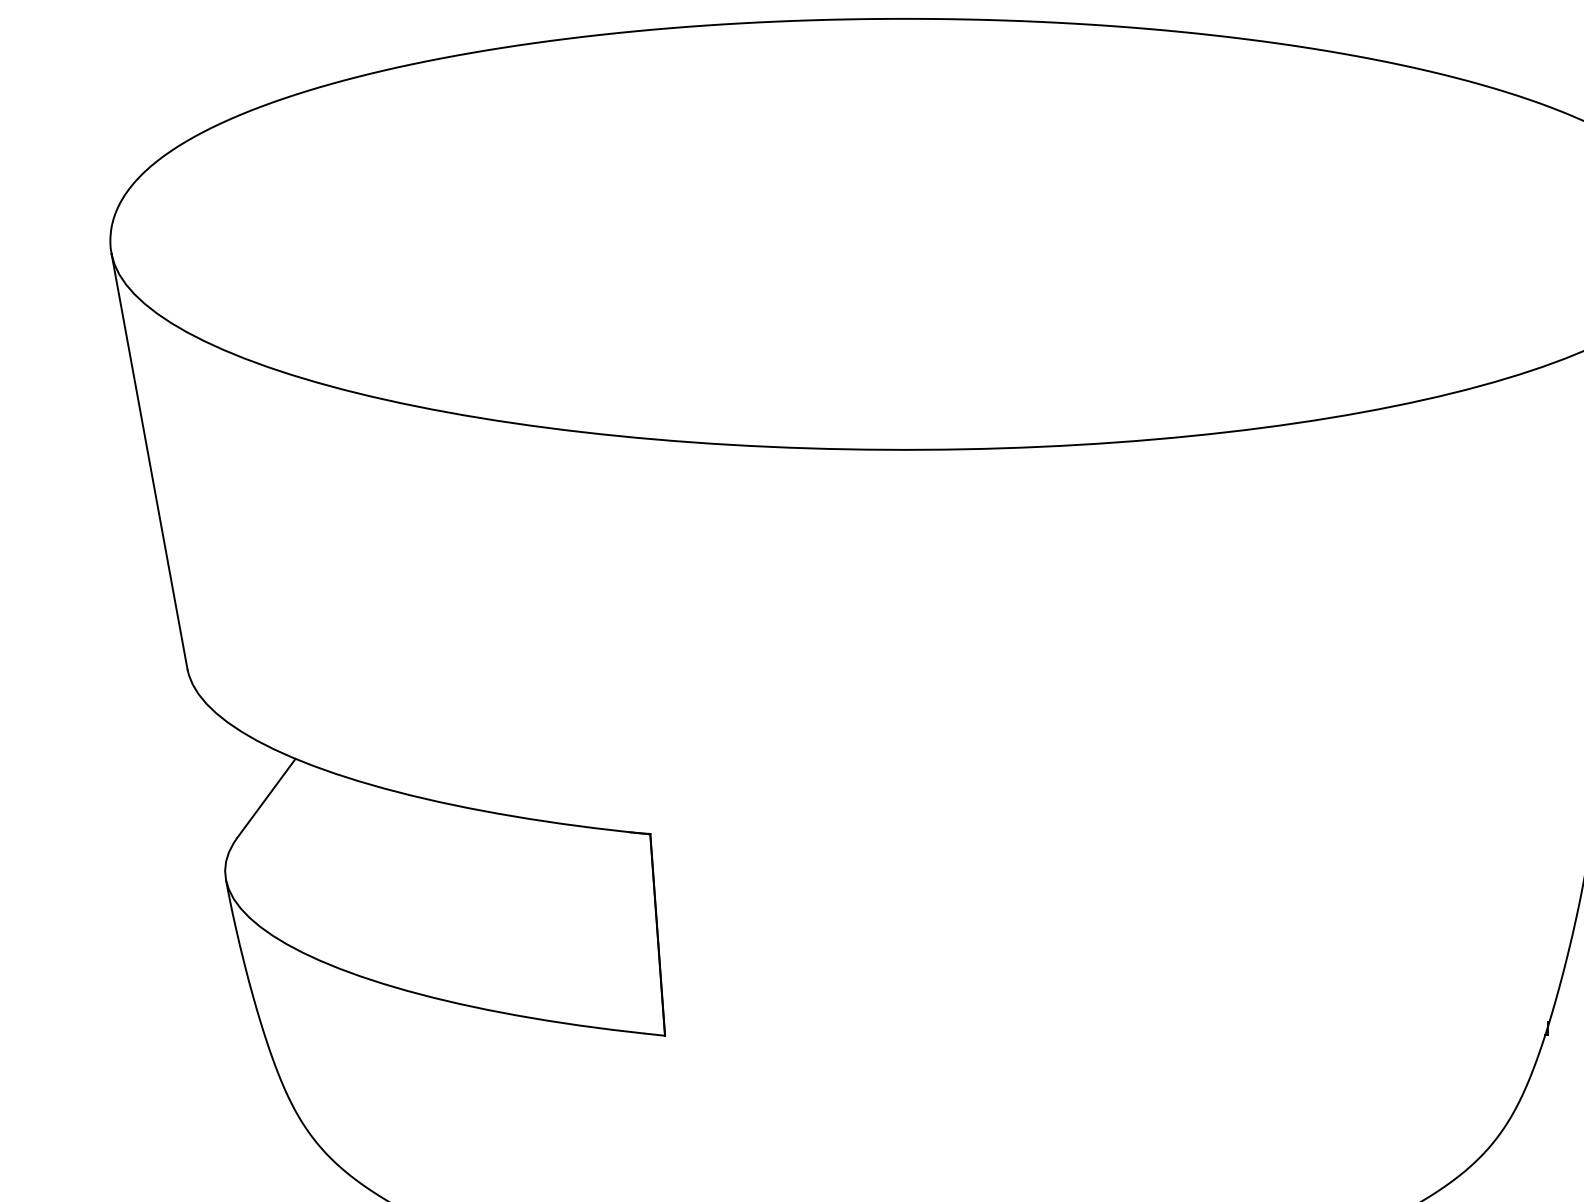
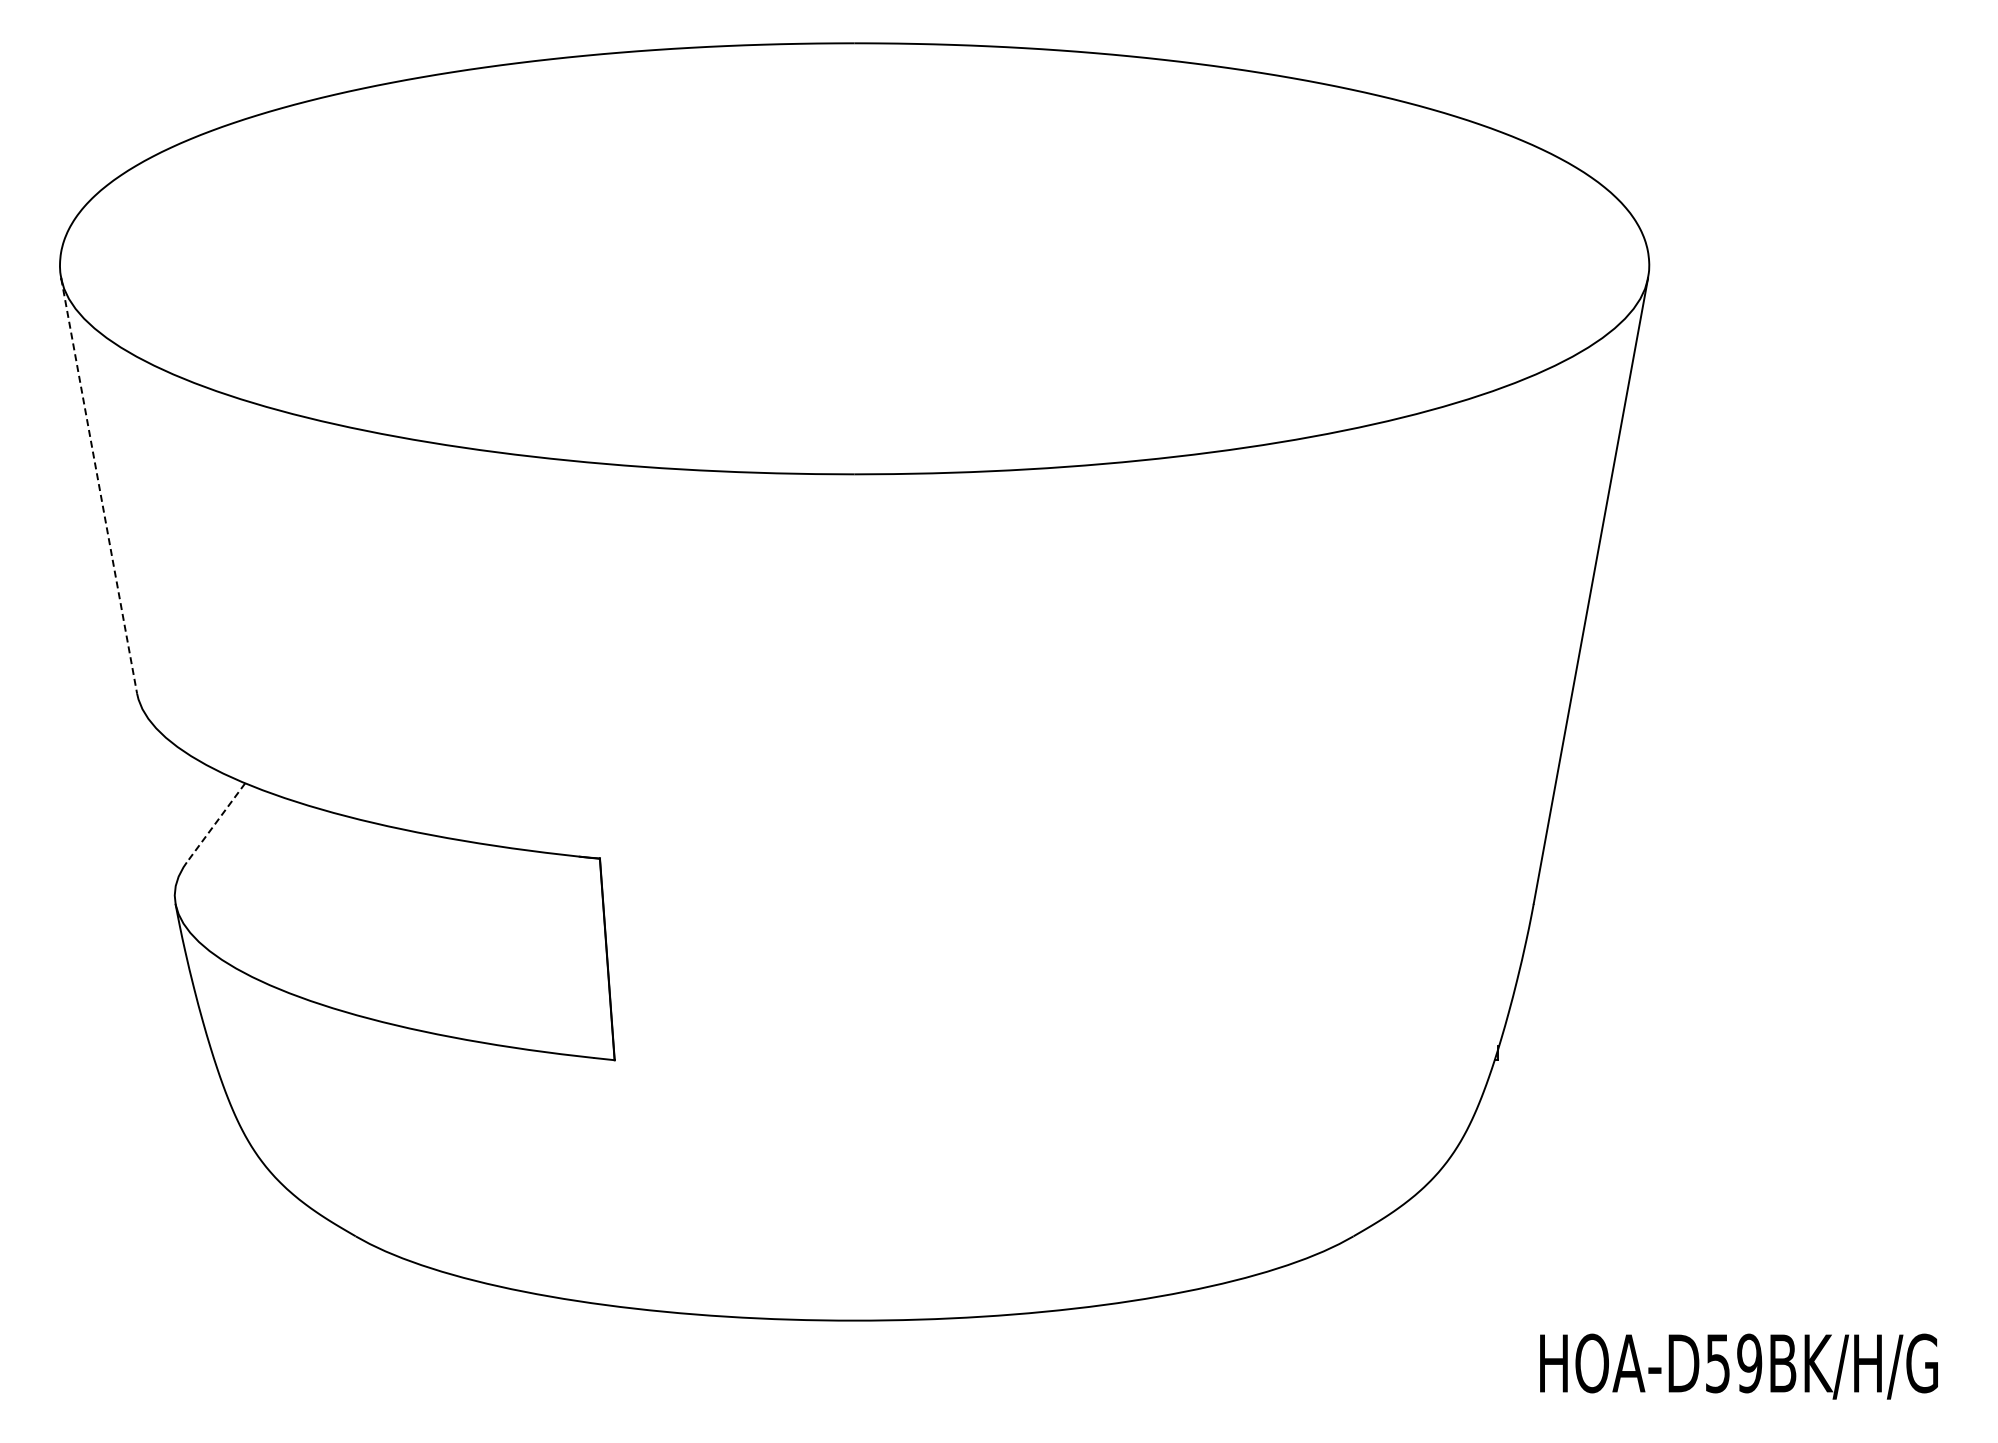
line: (149, 462) -> (99, 486), solid -> dashed
line: (265, 799) -> (215, 823), solid -> dashed

